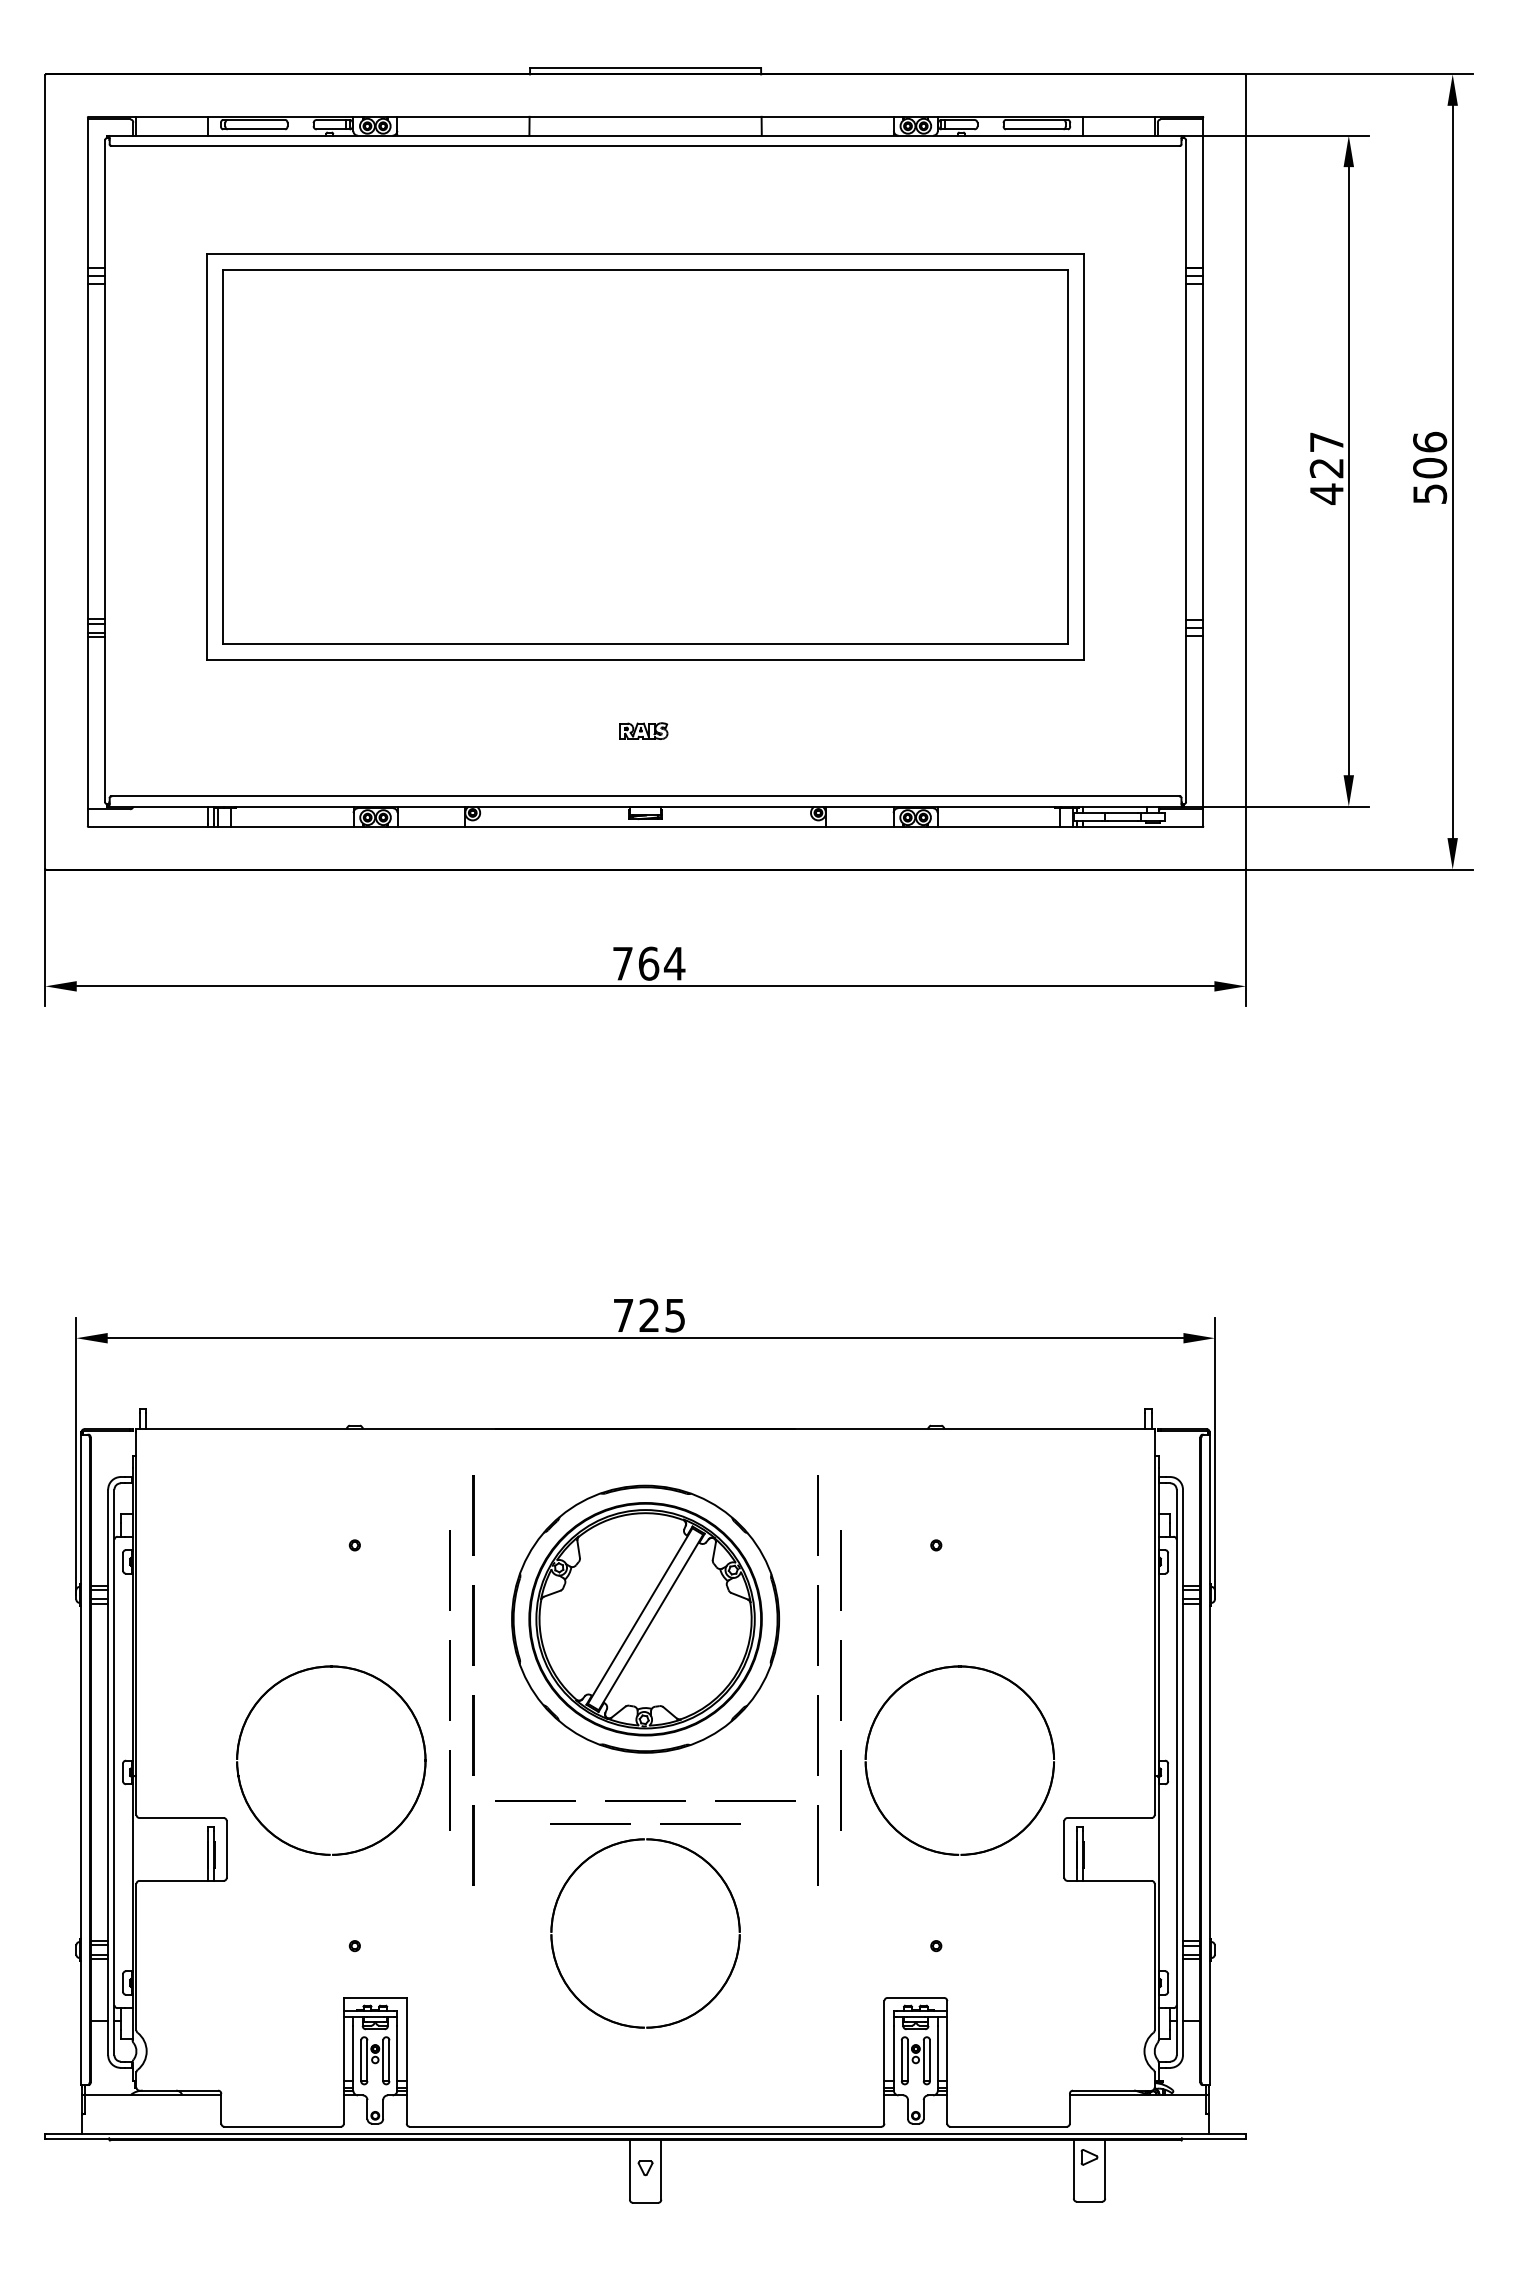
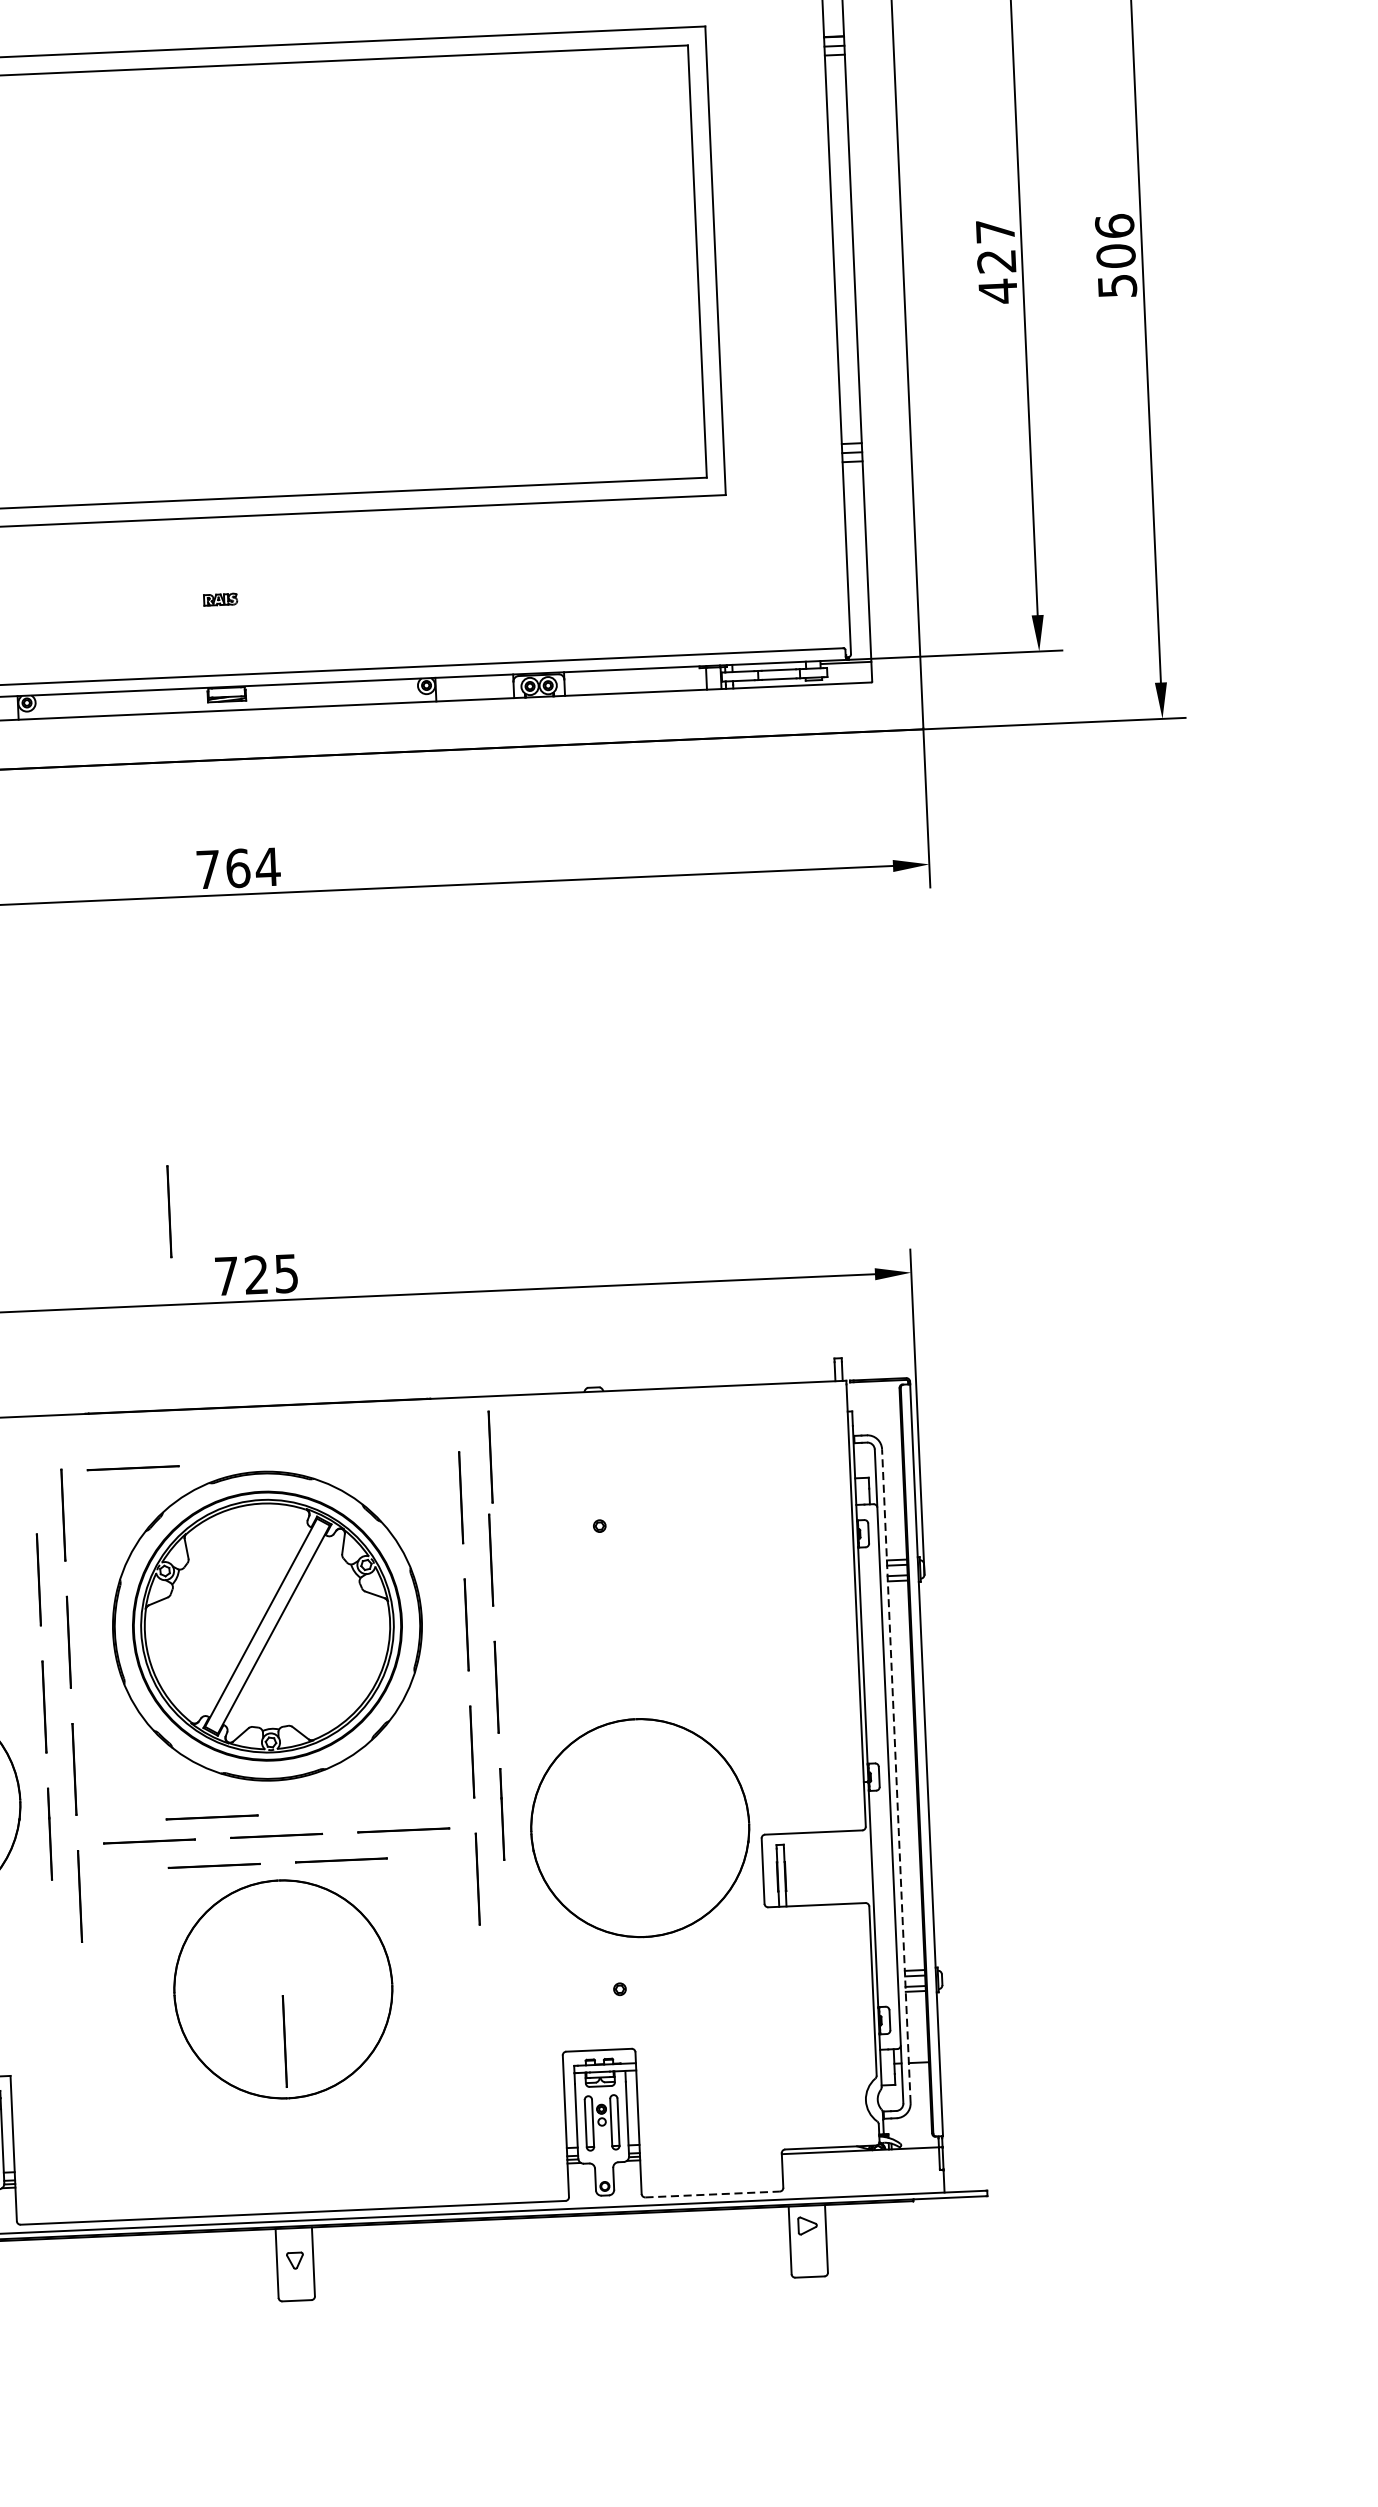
part: (643, 730) -> (220, 599), size x0.6
line: (576, 1257) -> (169, 1211), added
line: (535, 1477) -> (133, 1467), added
line: (844, 1481) -> (490, 1456), added
part: (888, 1701) -> (554, 1763), moved
line: (1182, 1772) -> (895, 1776), solid -> dashed
line: (590, 1781) -> (212, 1816), added
line: (644, 1978) -> (284, 2041), added
line: (1009, 2126) -> (713, 2194), solid -> dashed

